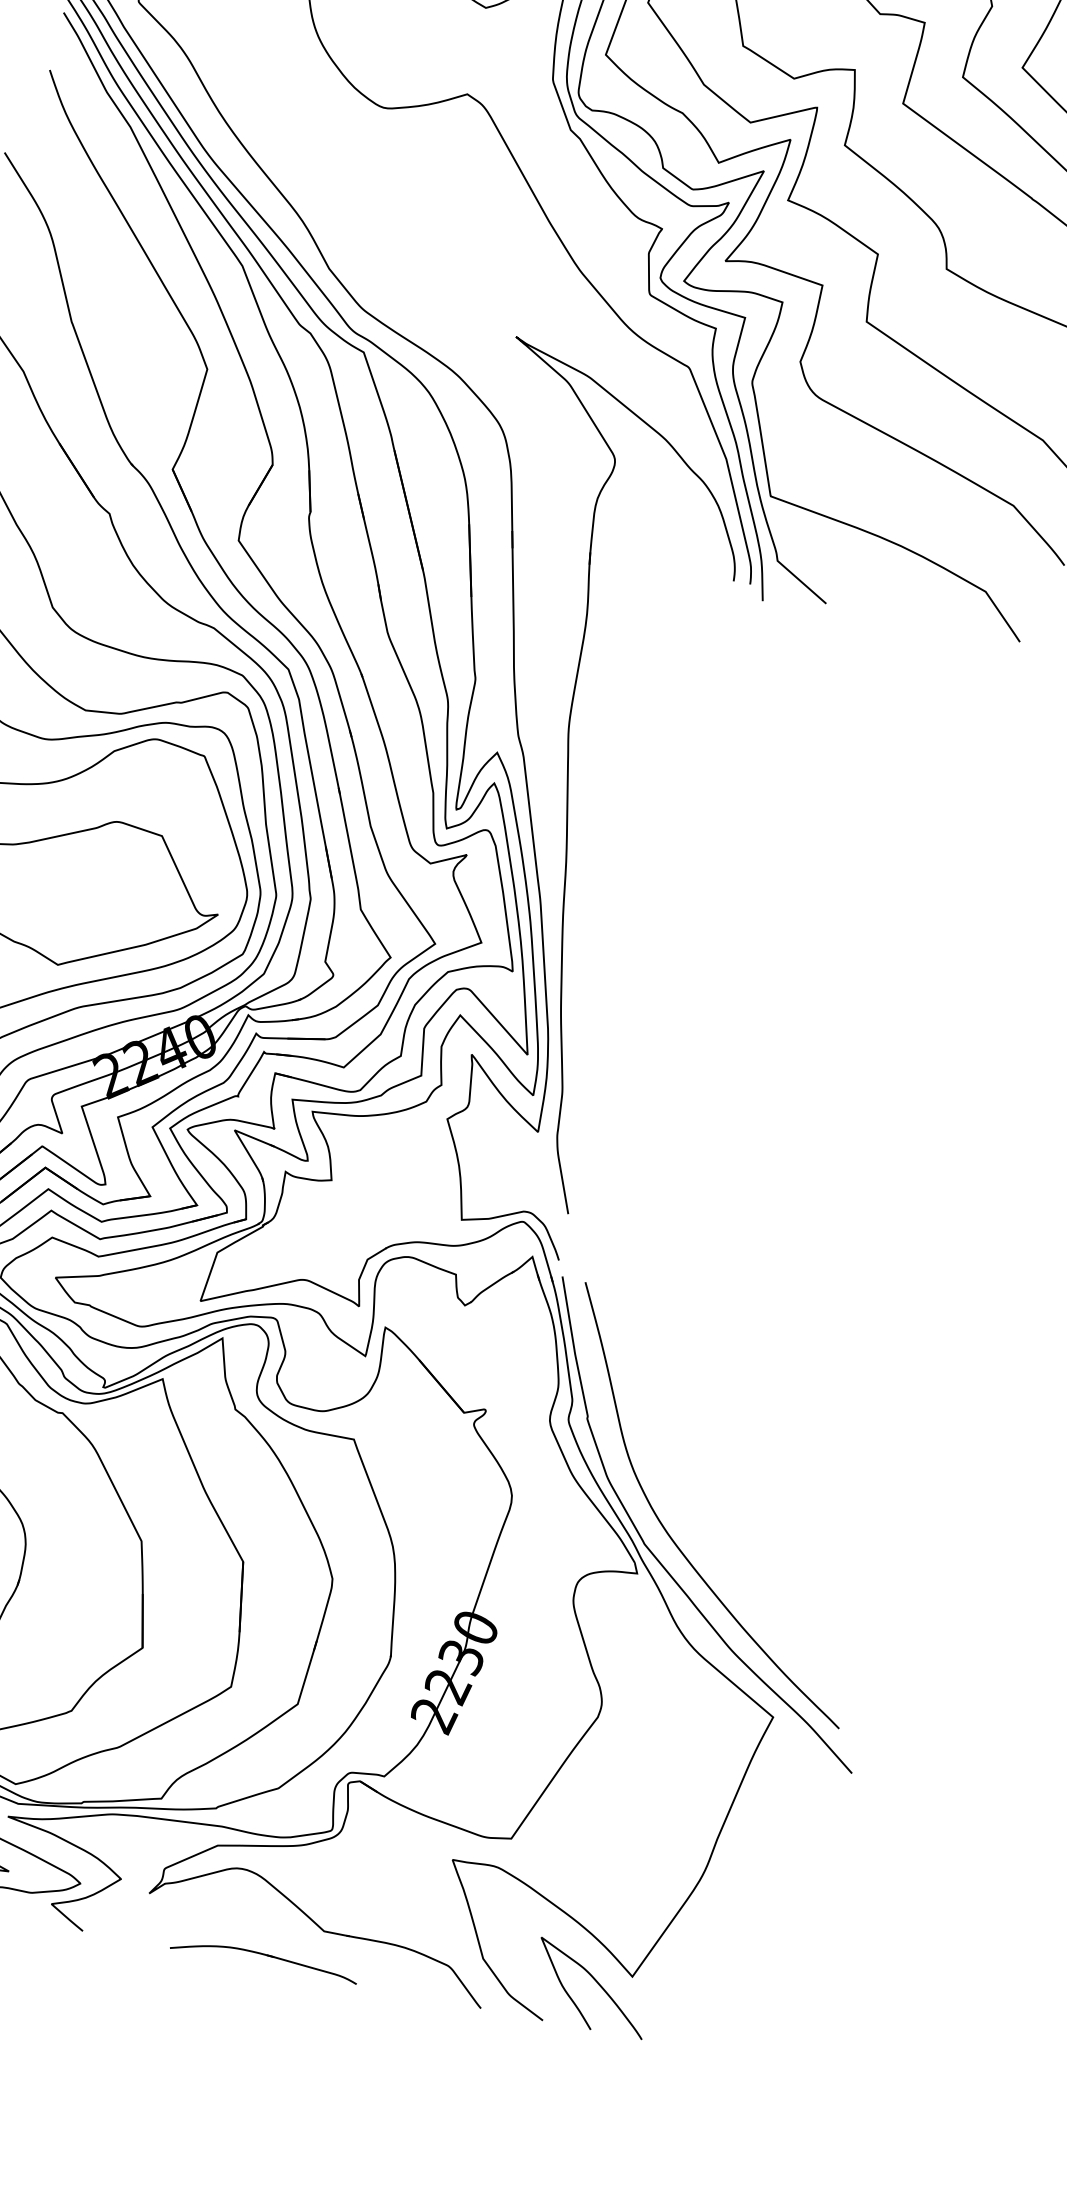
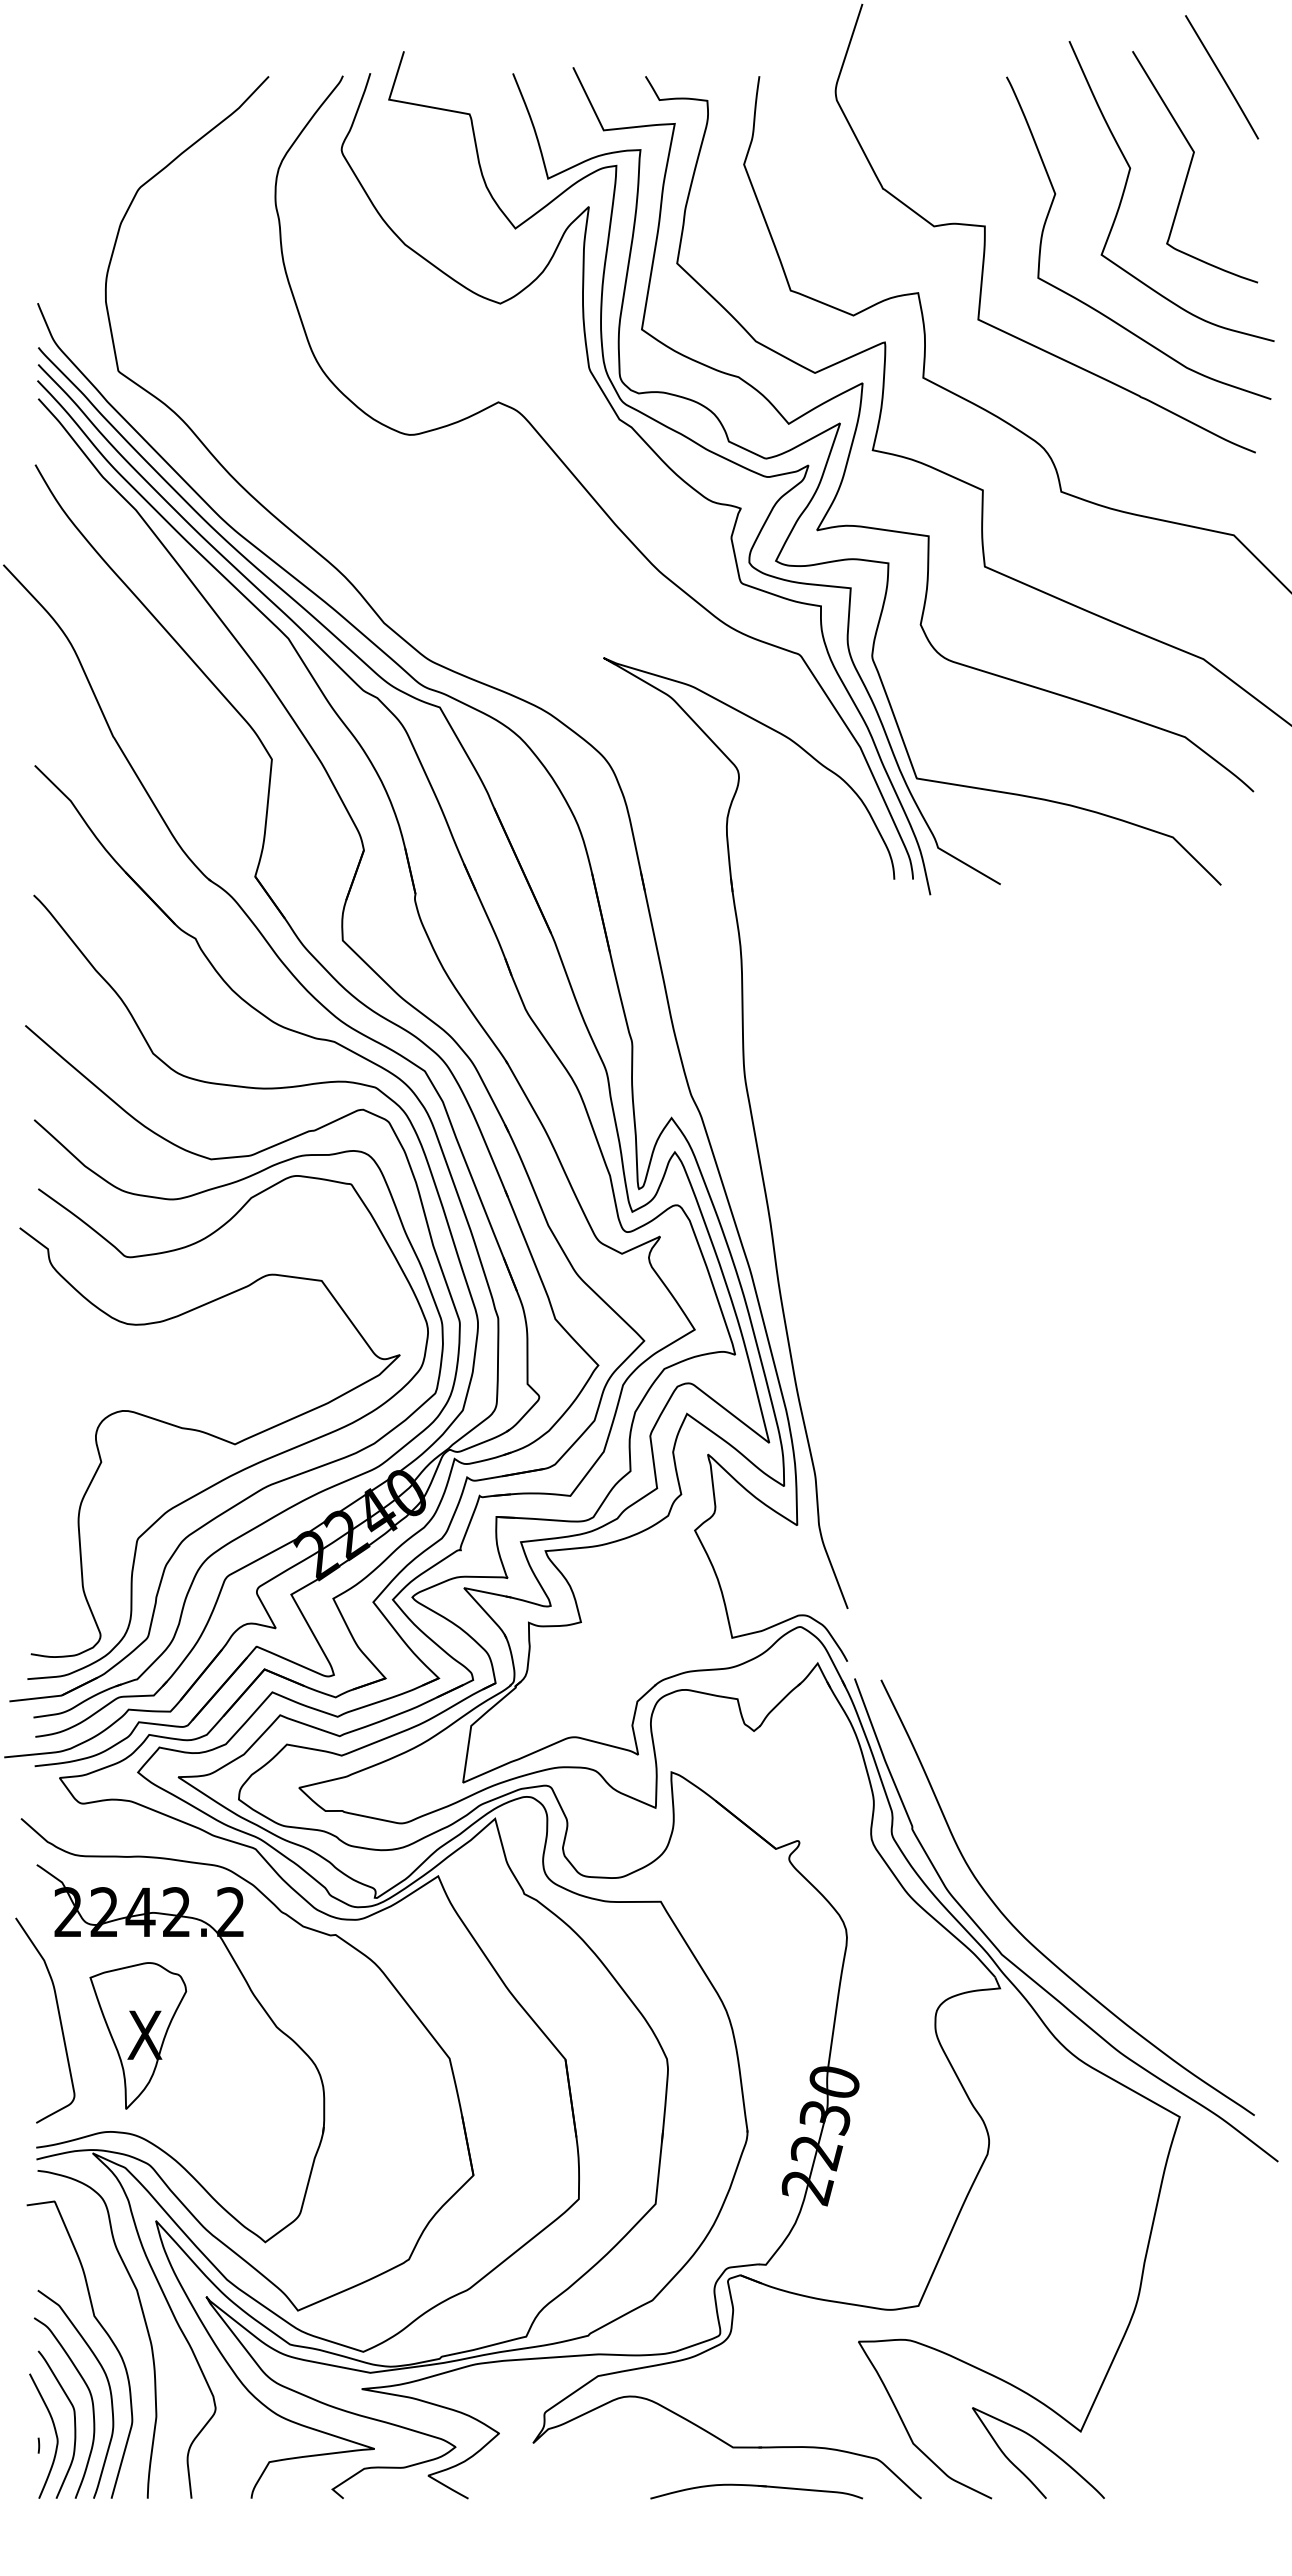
part: (264, 1959) -> (756, 2491), moved

